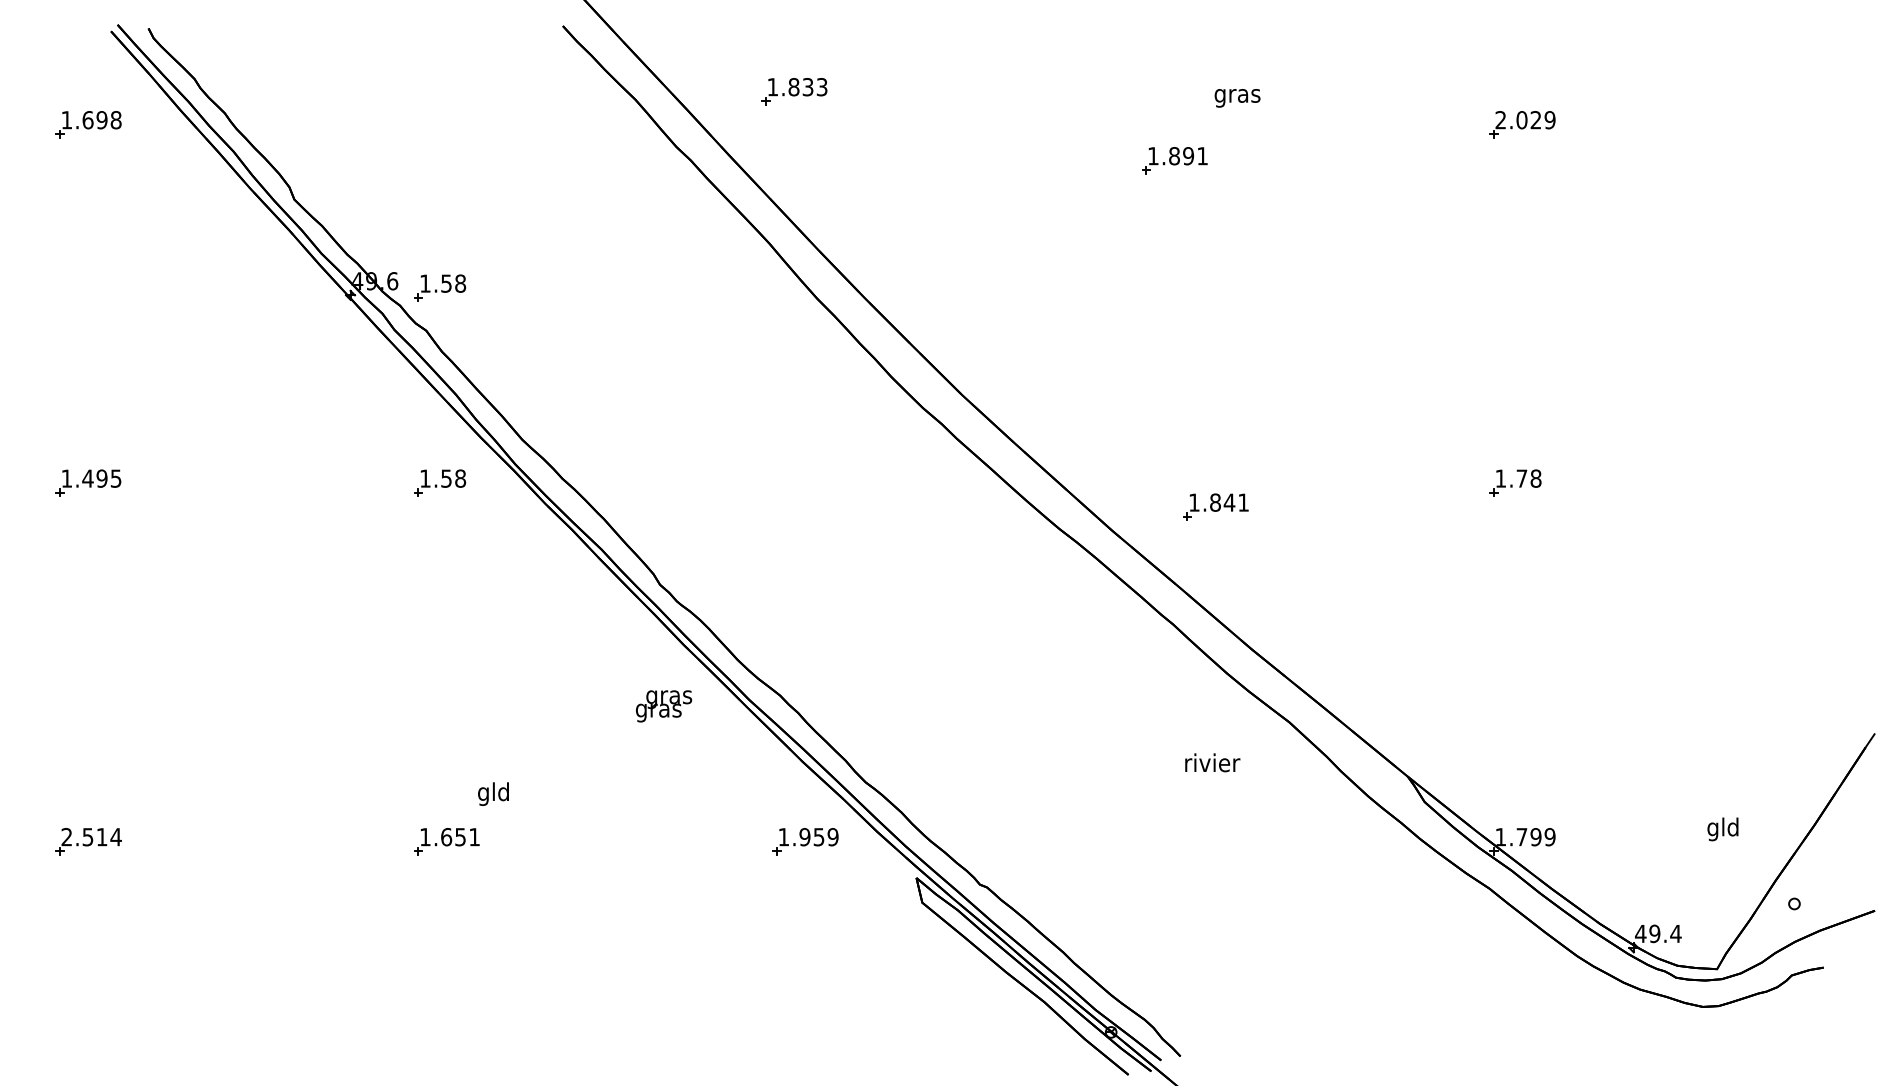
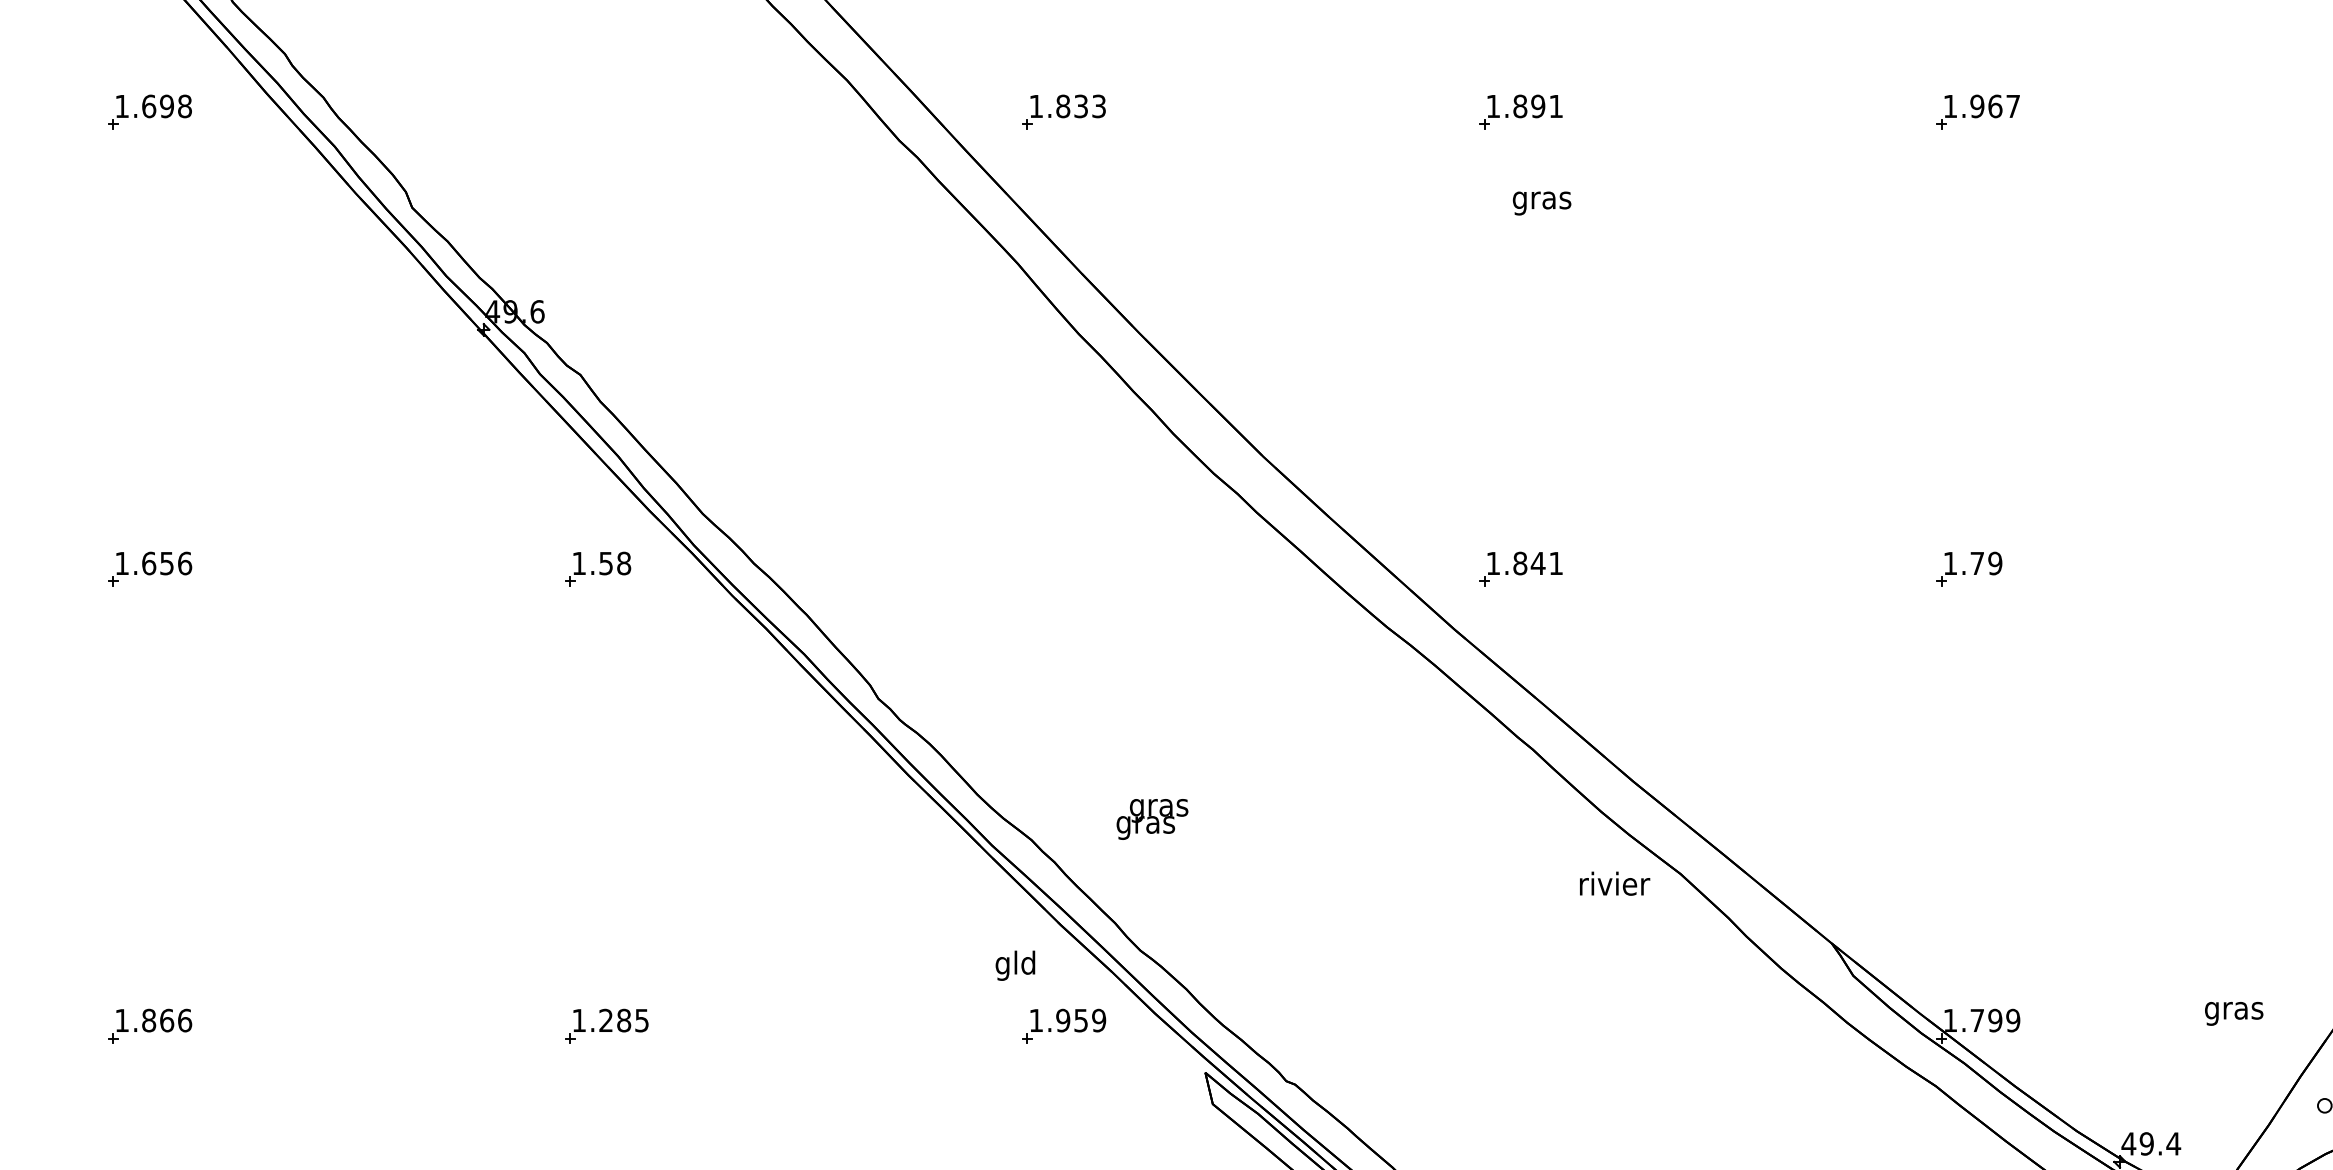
part: (794, 91) -> (1063, 111), moved
text: (1237, 98) -> (1541, 203), moved
text: (1525, 120) -> (1981, 106), 2.029 -> 1.967
part: (1174, 160) -> (1520, 111), moved
part: (440, 287) -> (598, 319), removed
text: (101, 478) -> (166, 563), 1.495 -> 1.656
text: (1535, 478) -> (1994, 563), 1.78 -> 1.79
part: (1215, 506) -> (1520, 568), moved
text: (664, 706) -> (1153, 819), moved
text: (1212, 762) -> (1614, 883), moved
text: (493, 793) -> (1015, 964), moved
text: (1723, 829) -> (2234, 1010), gld -> gras
text: (91, 837) -> (153, 1021), 2.514 -> 1.866
text: (460, 837) -> (623, 1021), 1.651 -> 1.285

